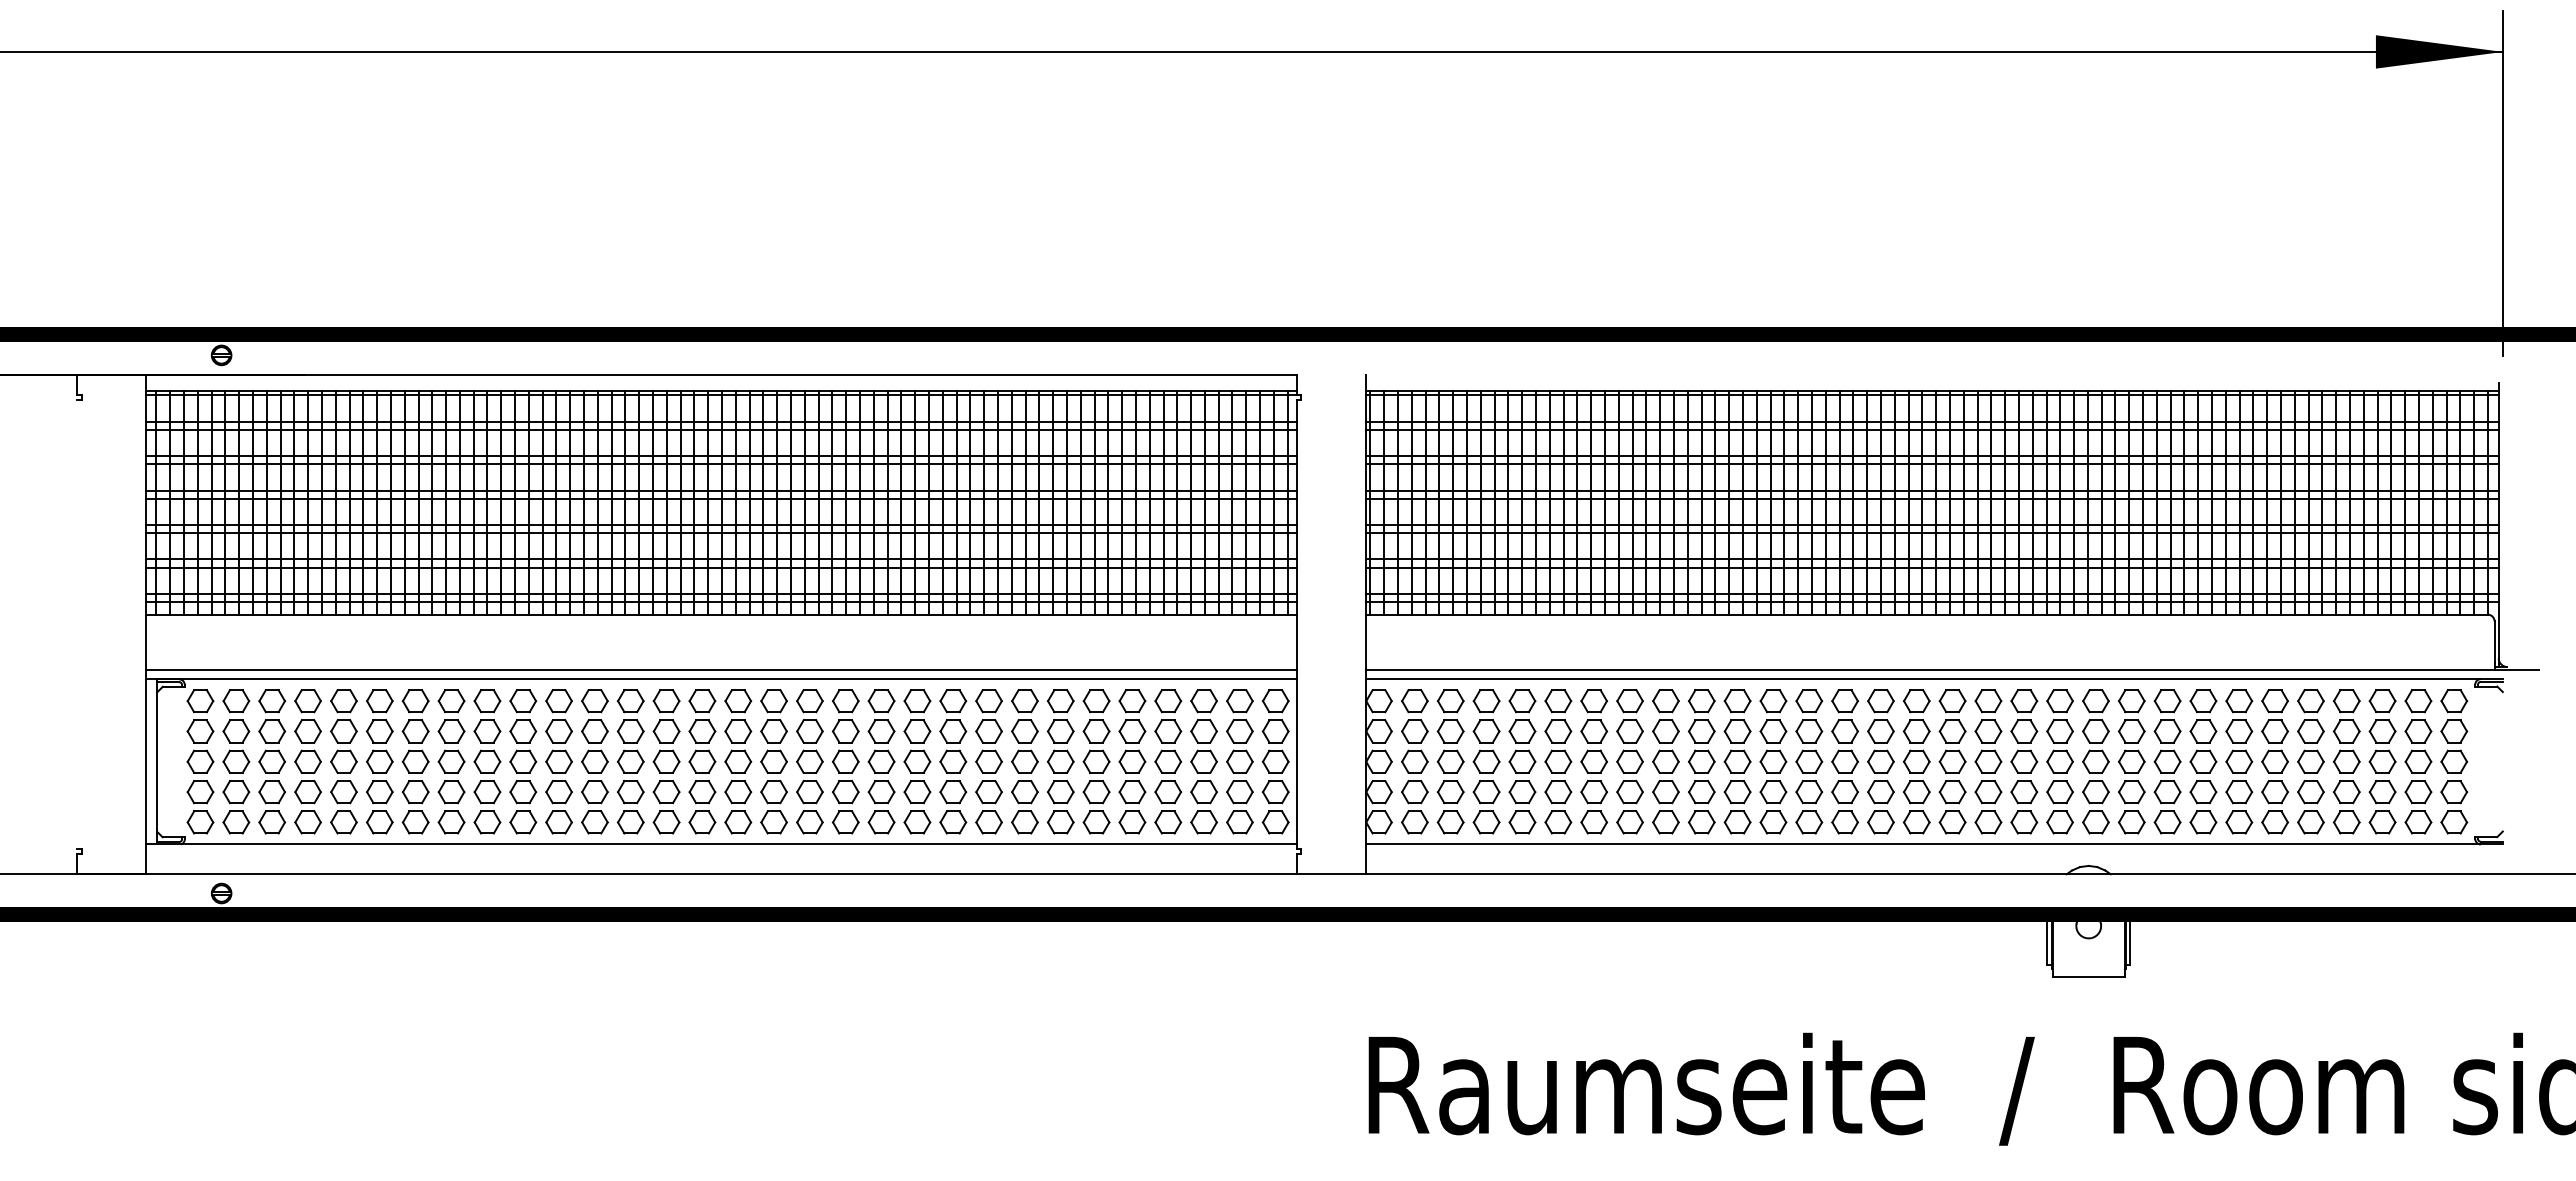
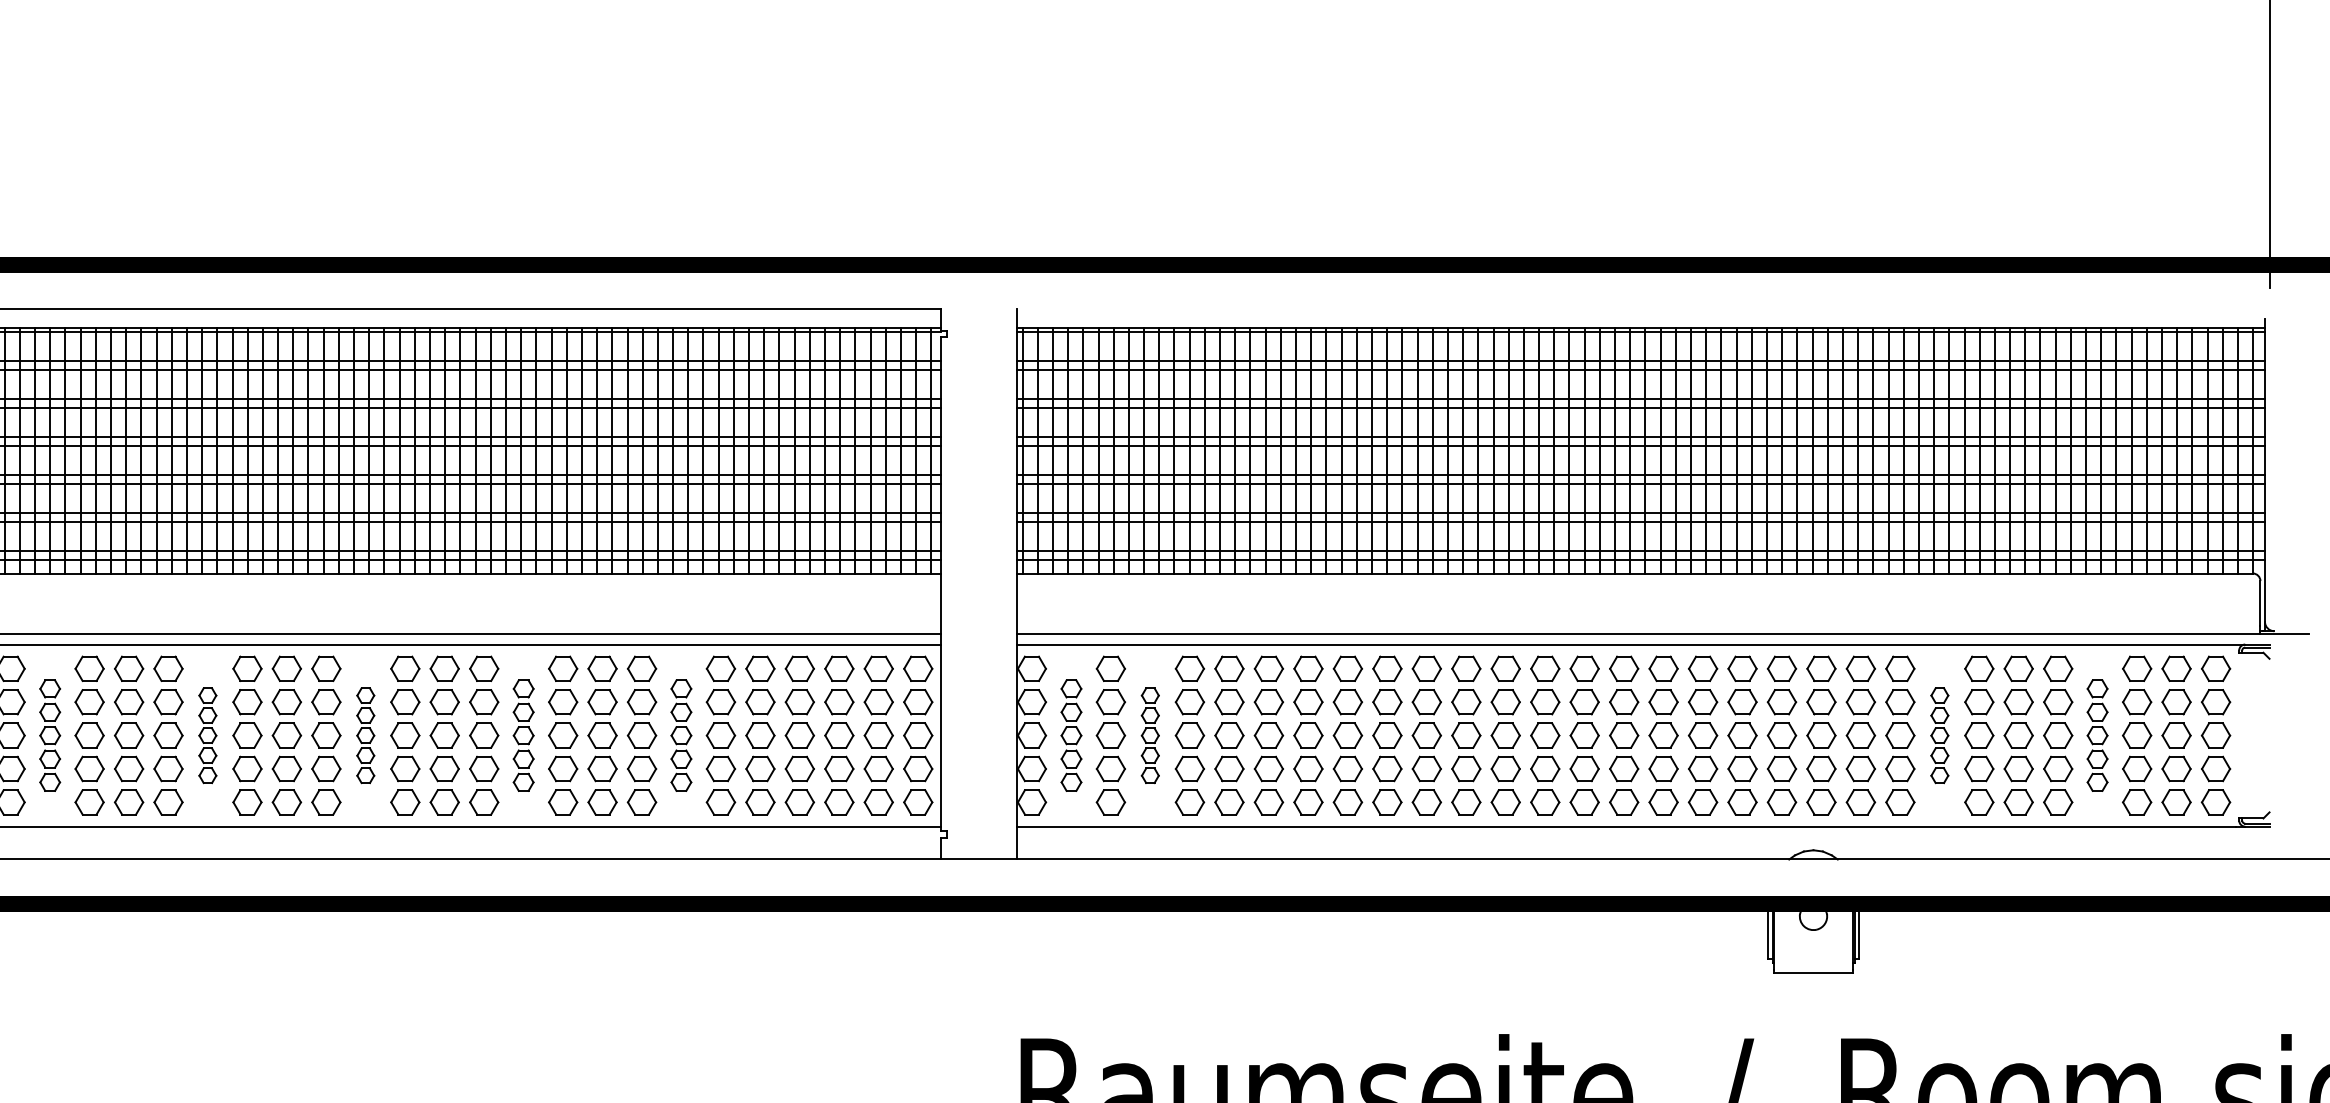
part: (487, 761) -> (50, 735), size x0.7
part: (630, 761) -> (207, 735), size x0.6
part: (773, 761) -> (365, 735), size x0.6
part: (917, 761) -> (523, 735), size x0.7
part: (1060, 761) -> (681, 735), size x0.7
part: (1414, 761) -> (1071, 735), size x0.7
part: (1486, 761) -> (1150, 735), size x0.6
part: (2203, 761) -> (1939, 735), size x0.6
part: (2346, 761) -> (2097, 735), size x0.7

